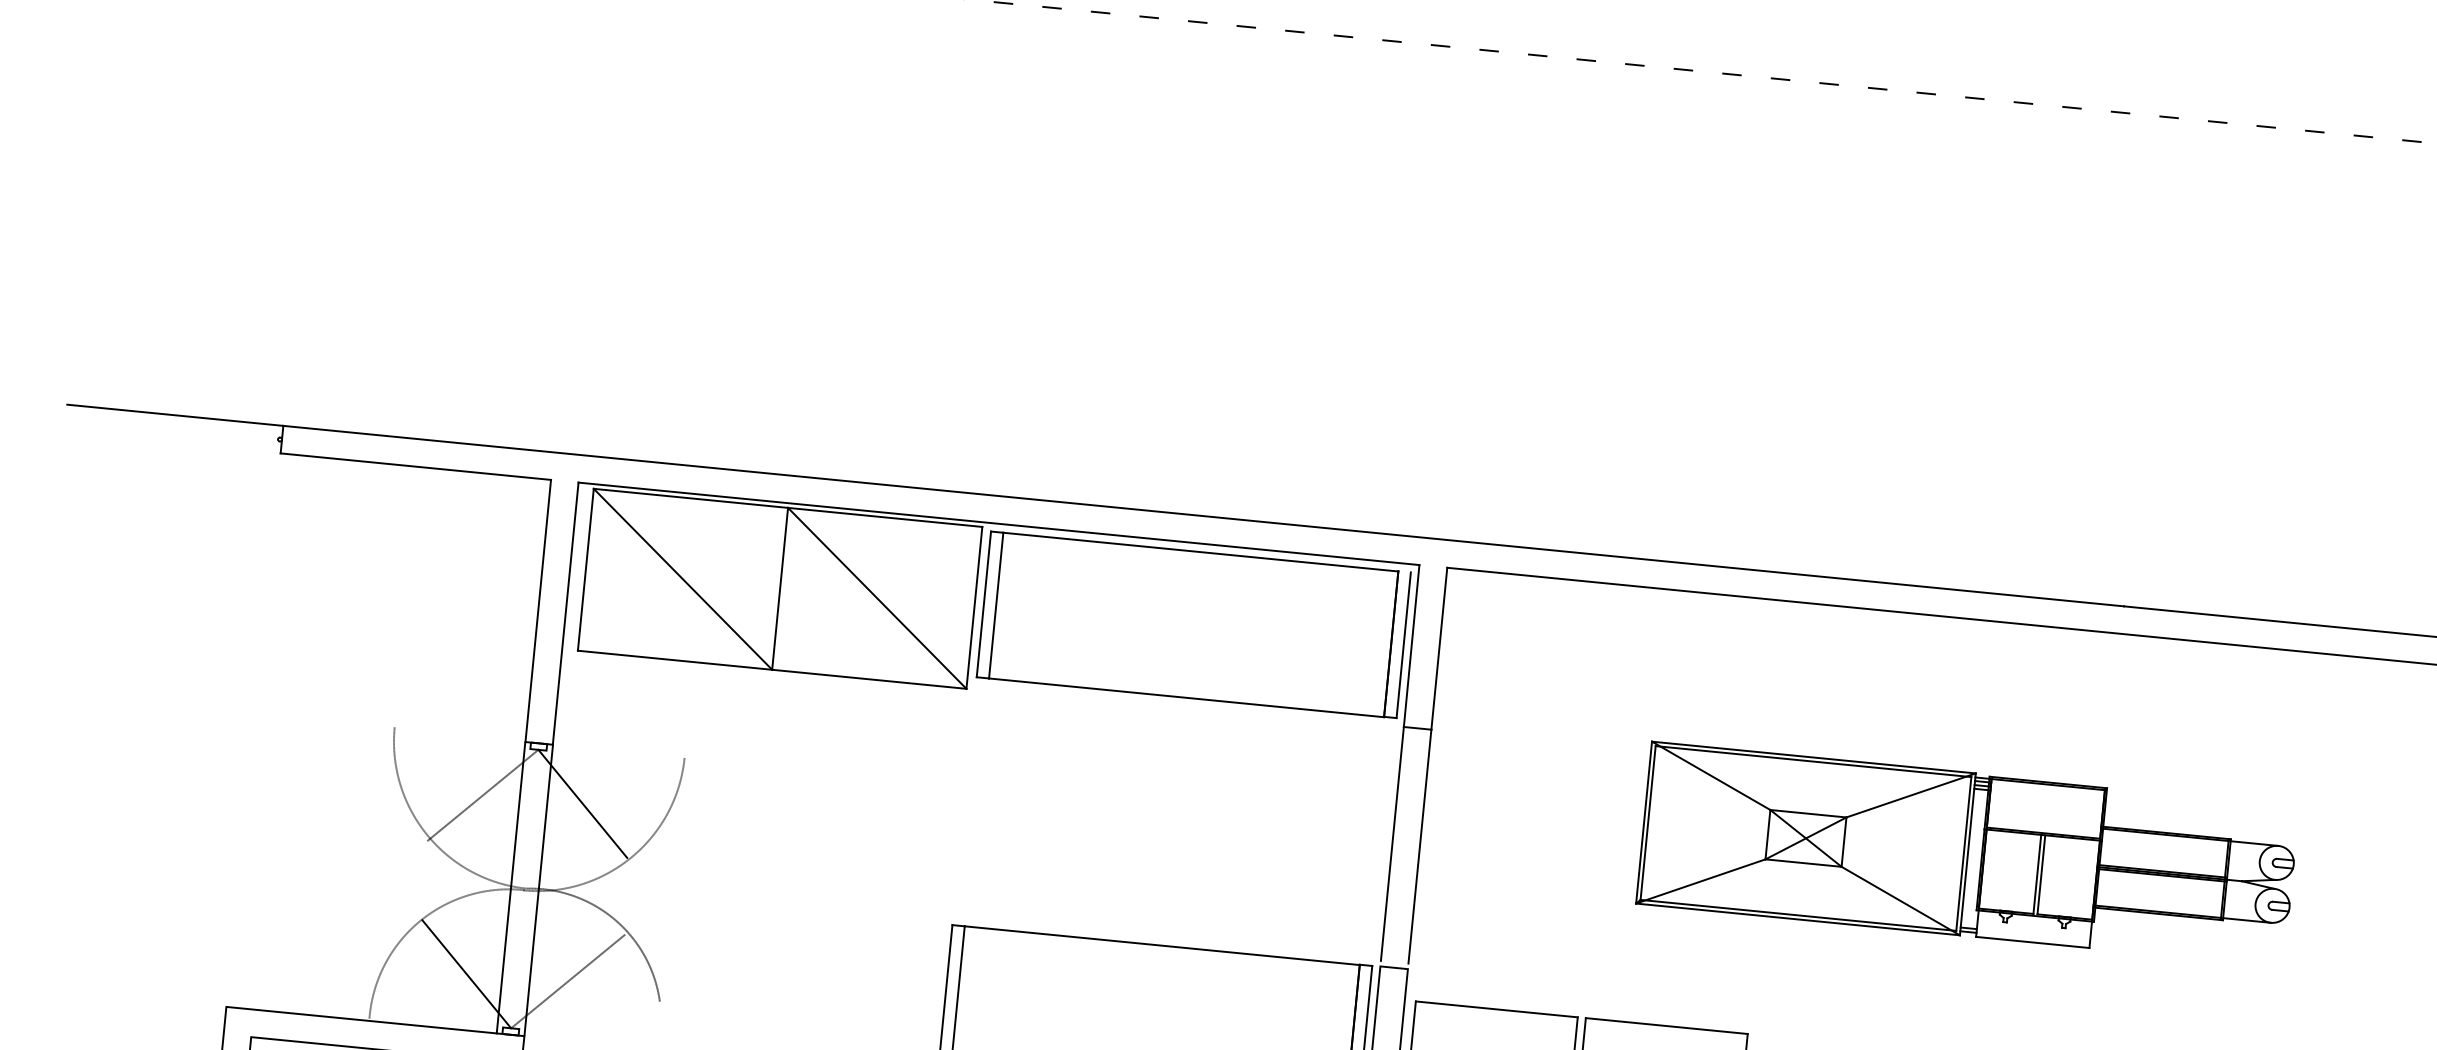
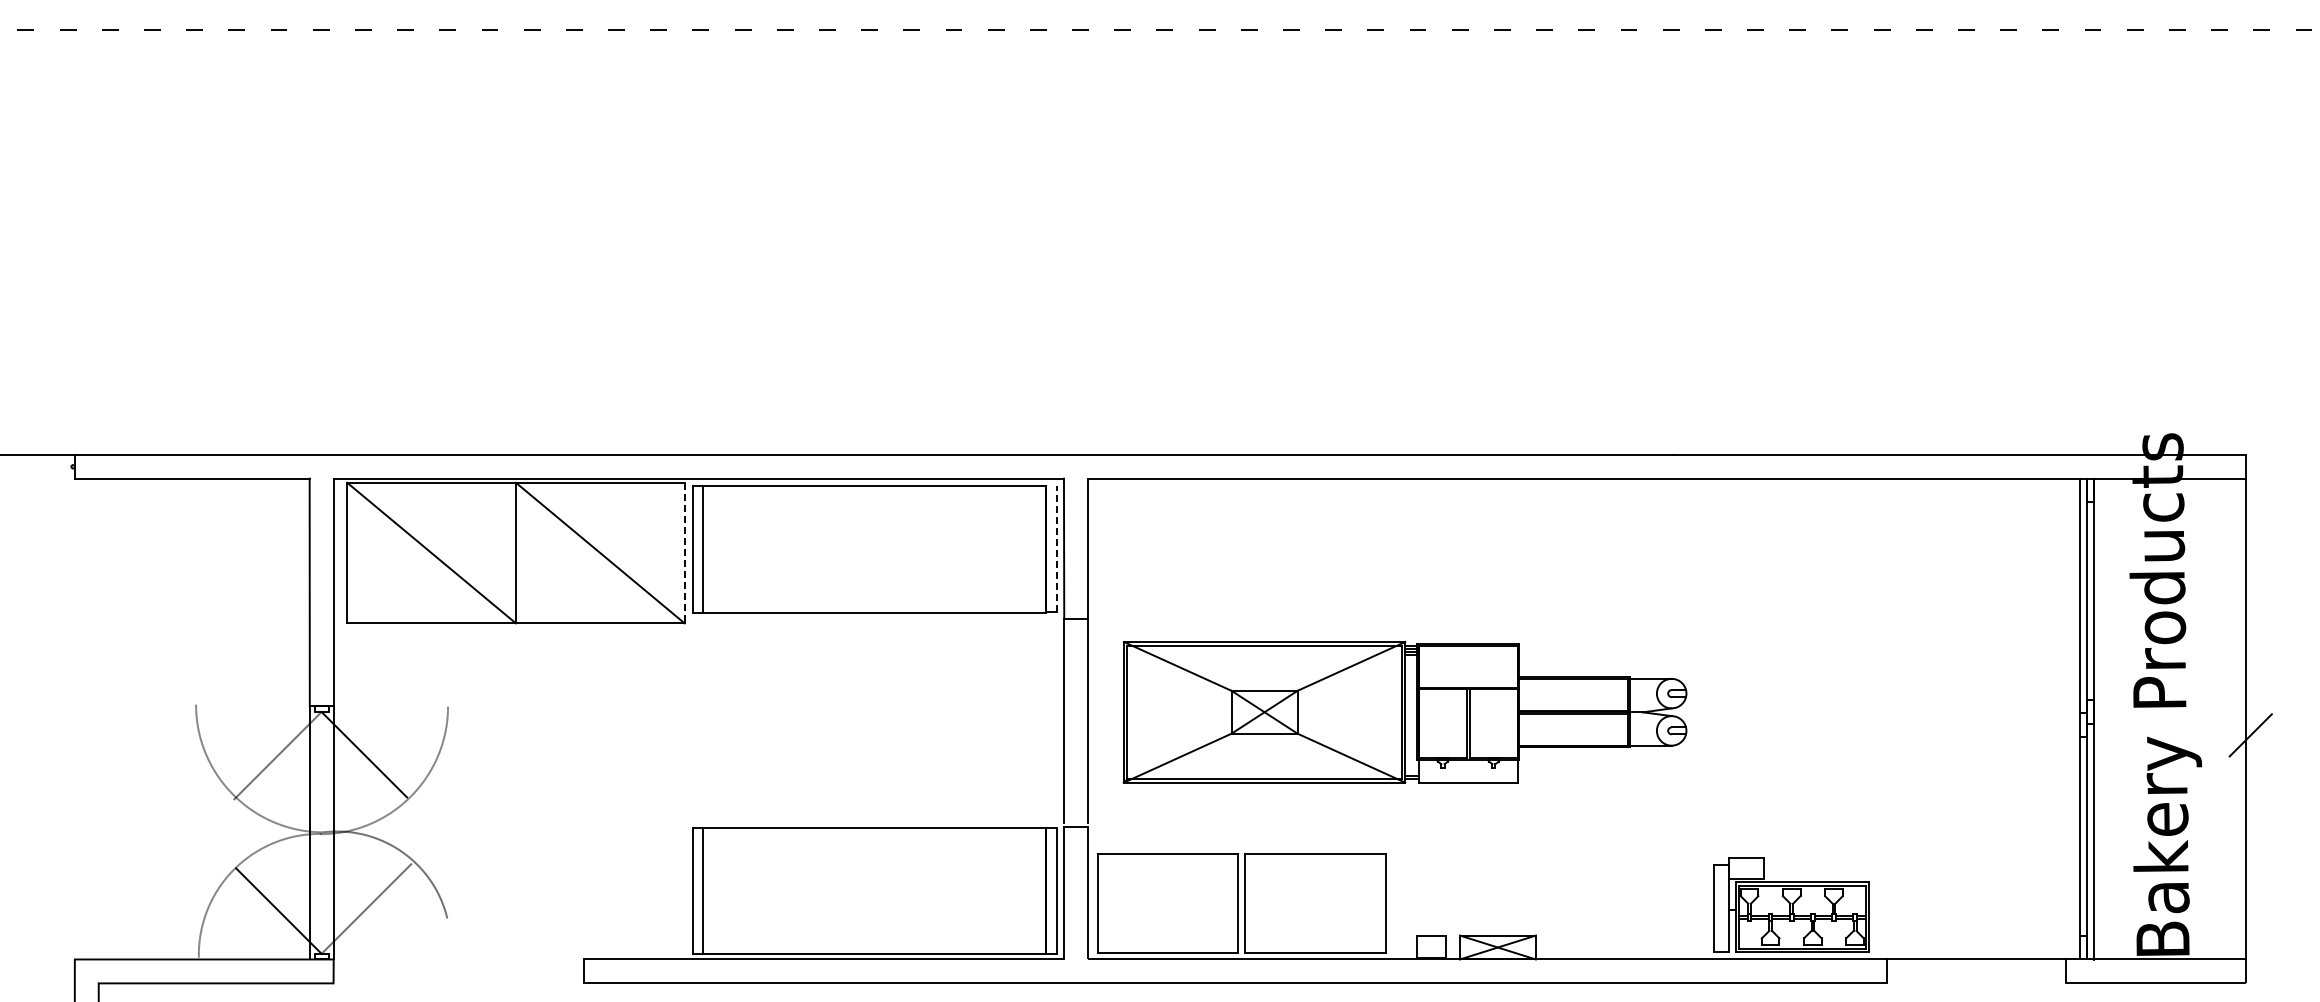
line: (974, 608) -> (684, 553), solid -> dashed
line: (1404, 644) -> (1057, 548), solid -> dashed
part: (1967, 854) -> (1404, 712), moved

